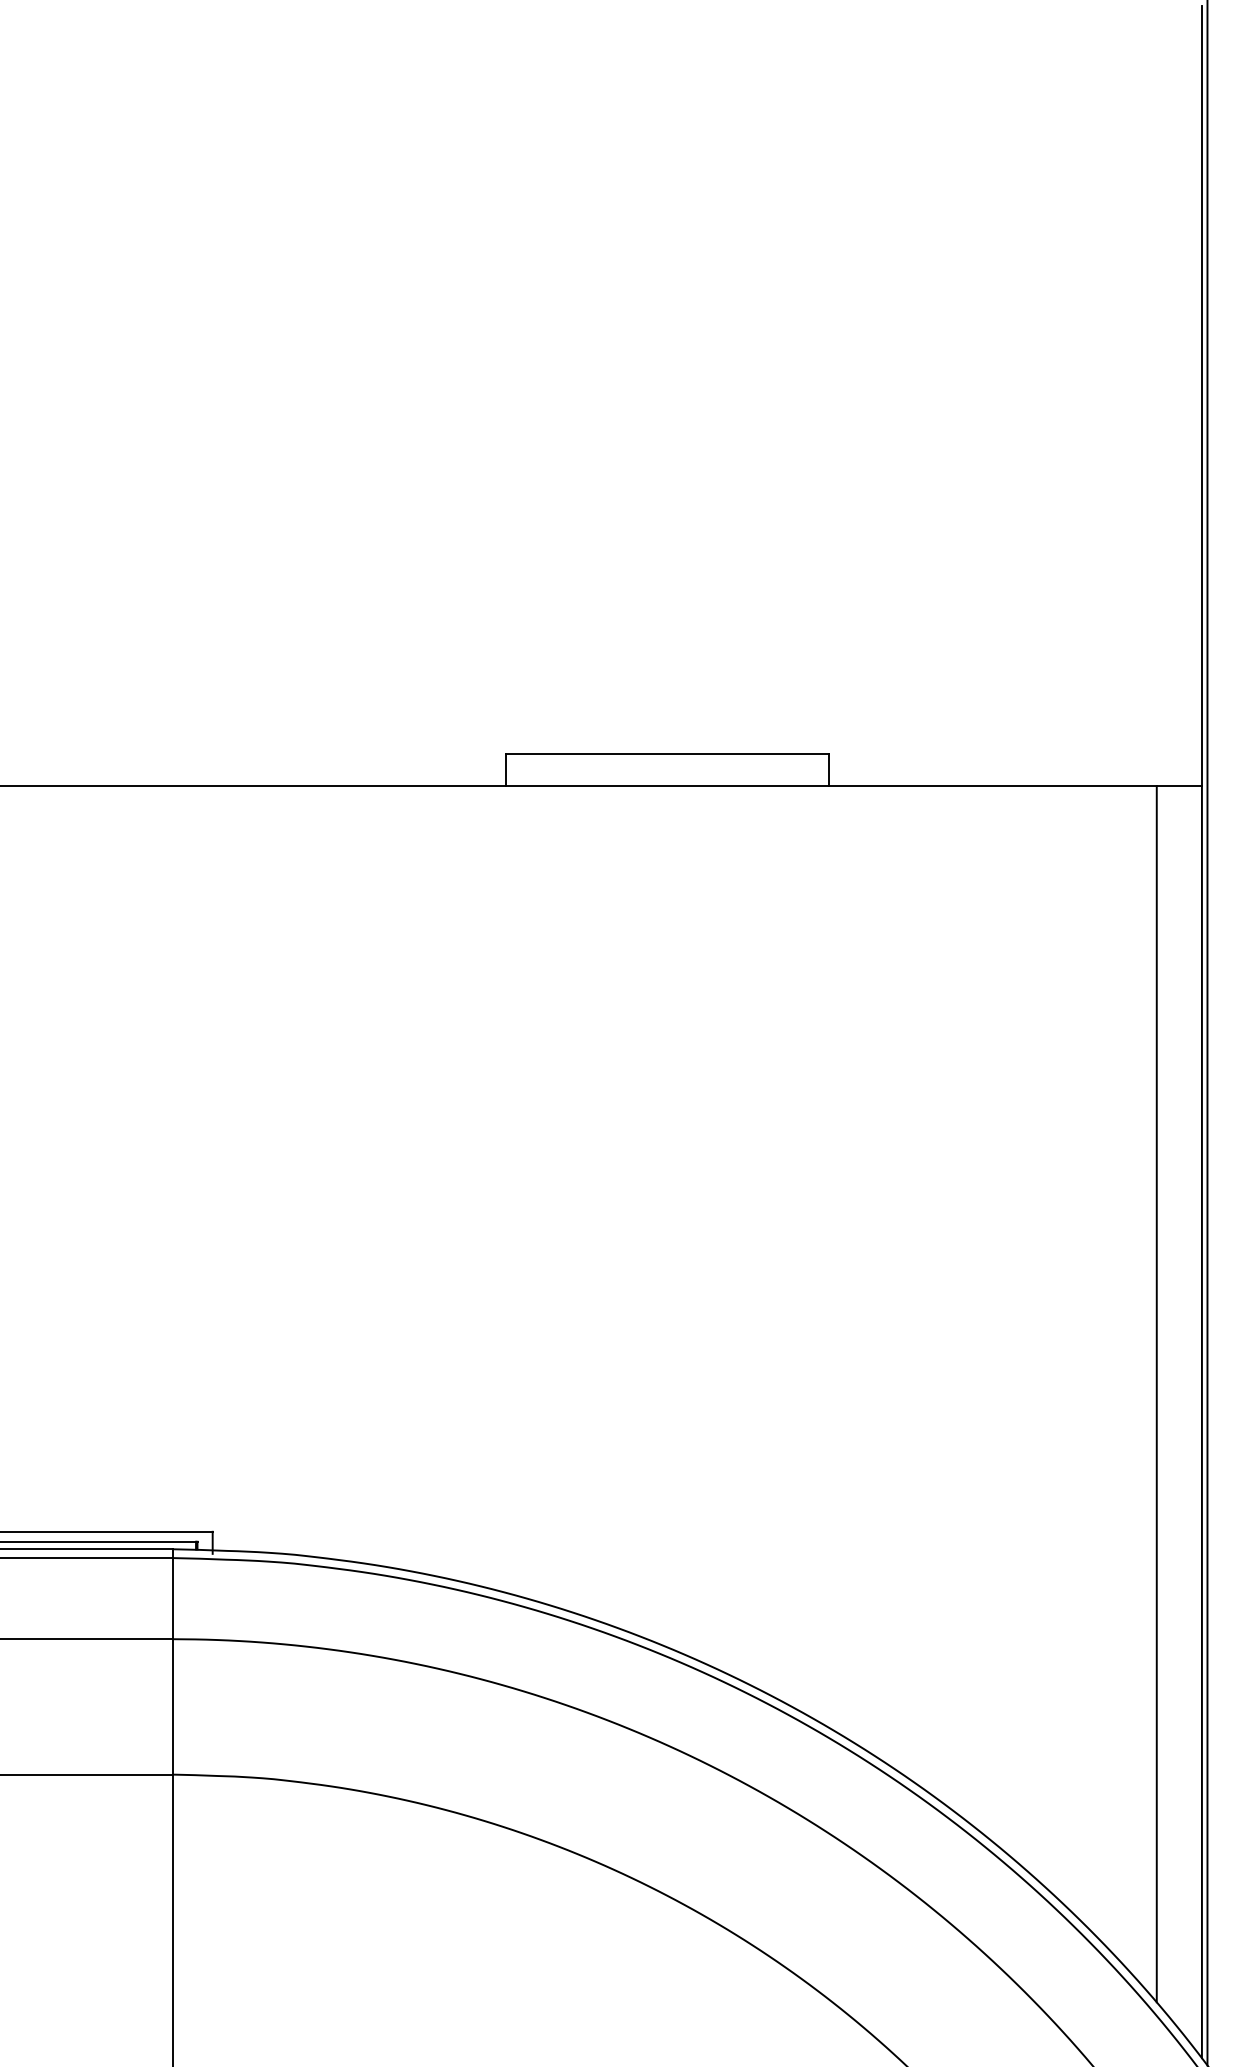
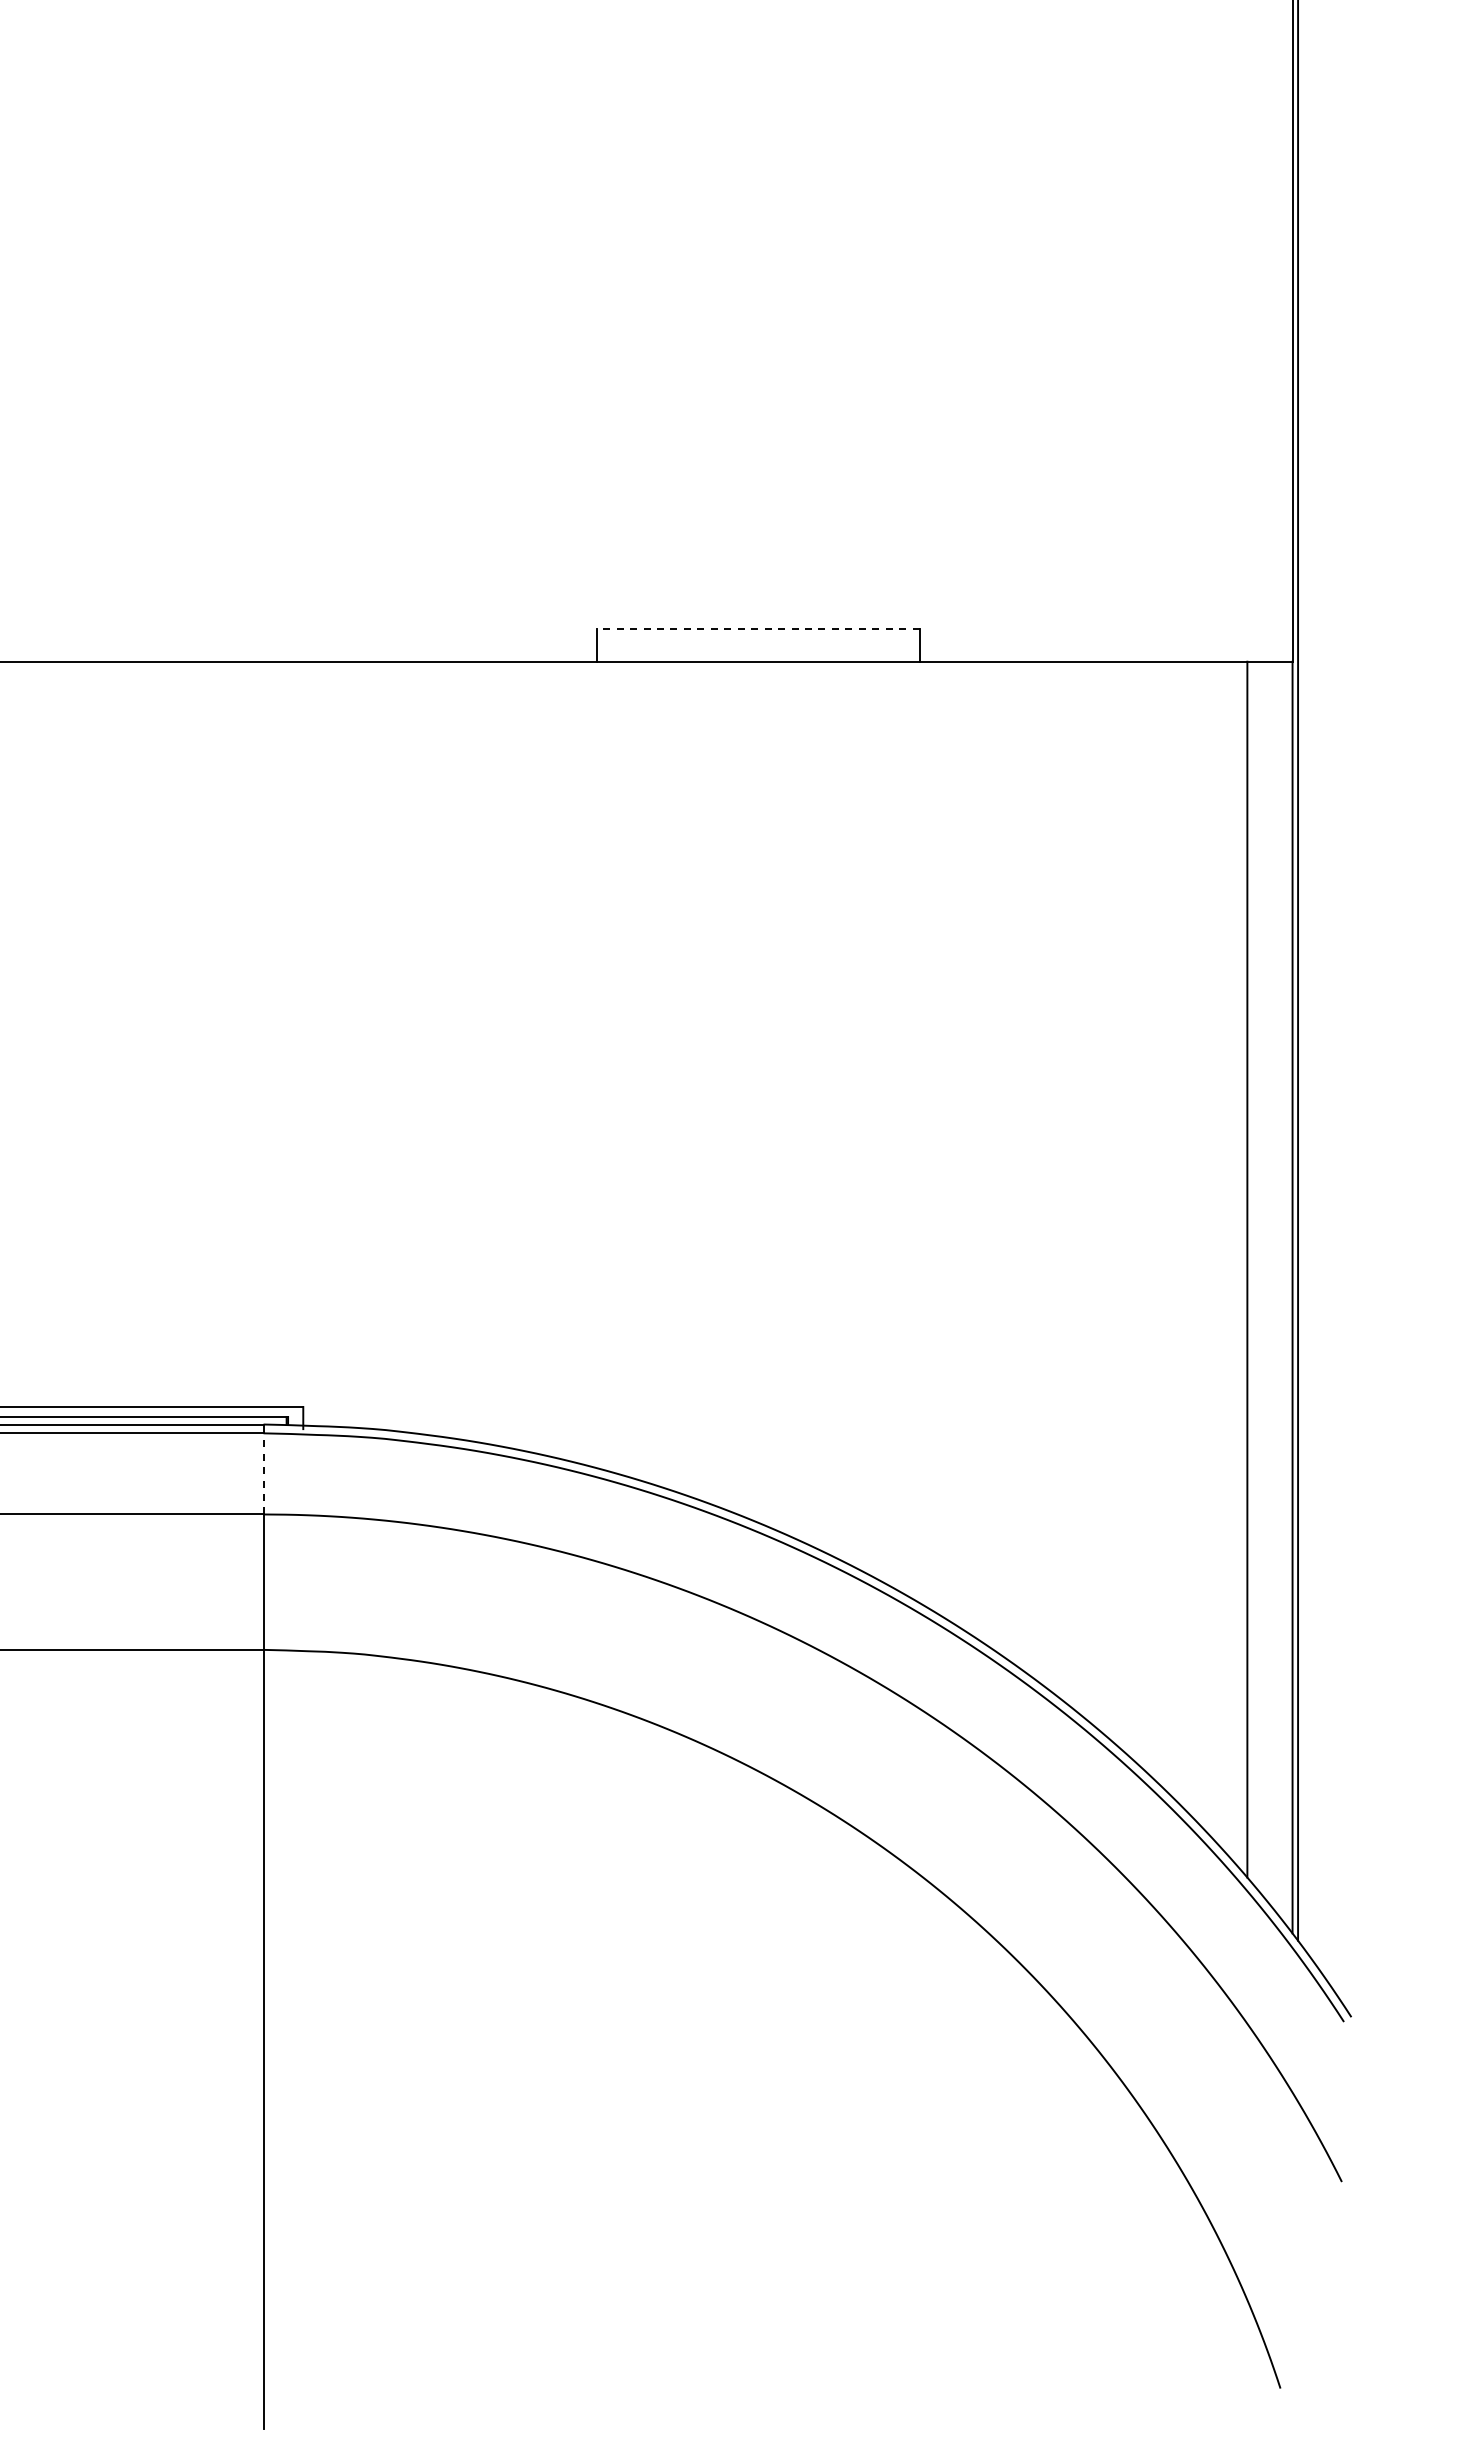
line: (666, 754) -> (757, 629), solid -> dashed
line: (172, 1598) -> (263, 1473), solid -> dashed

